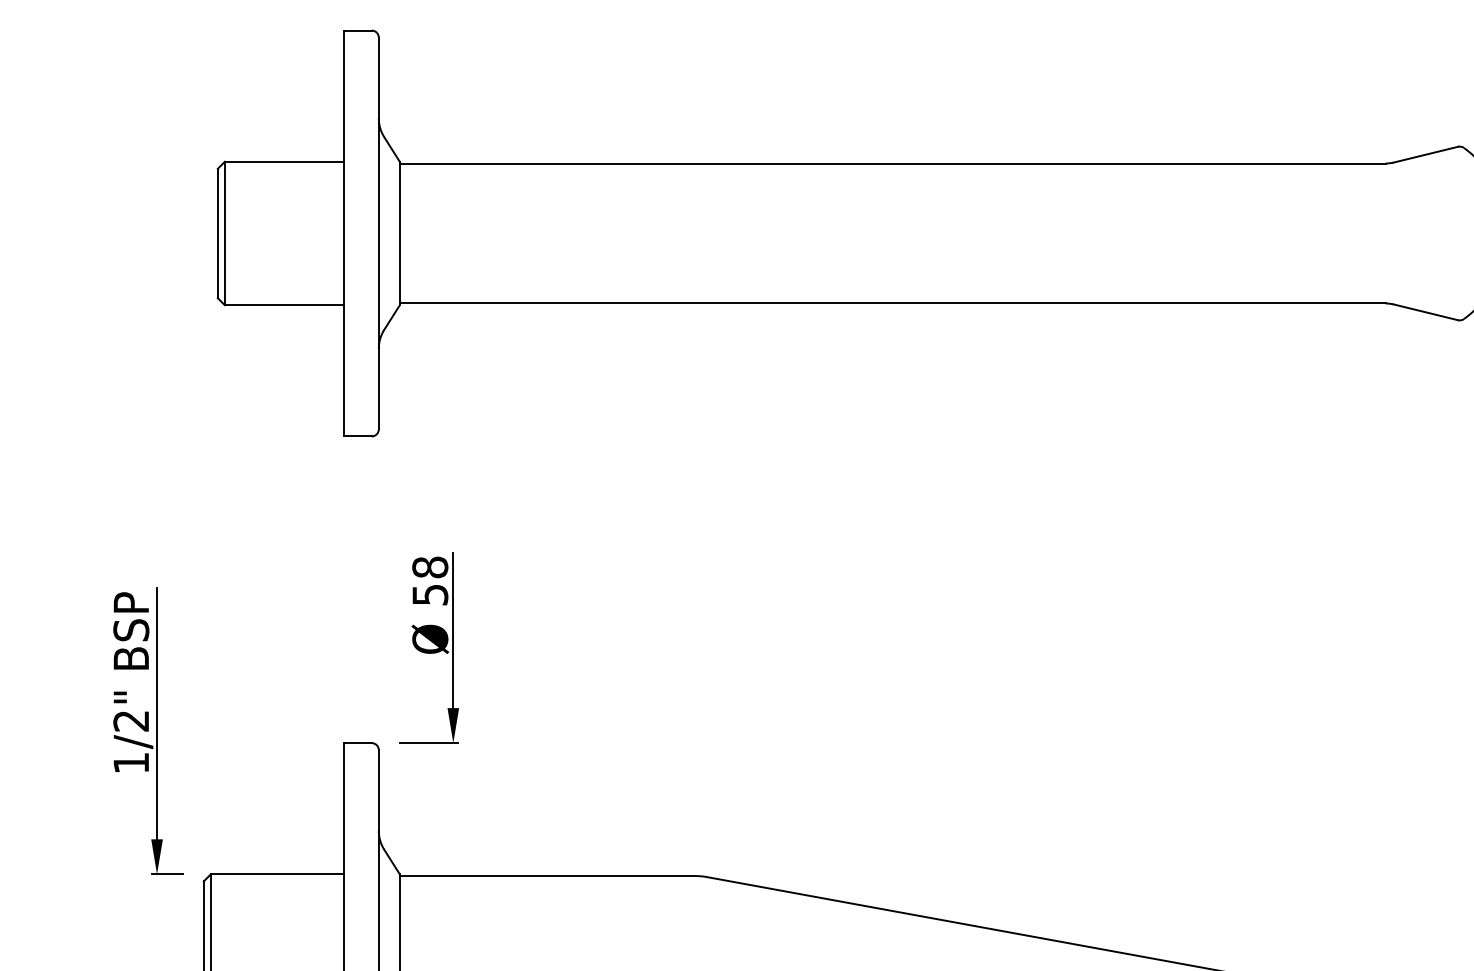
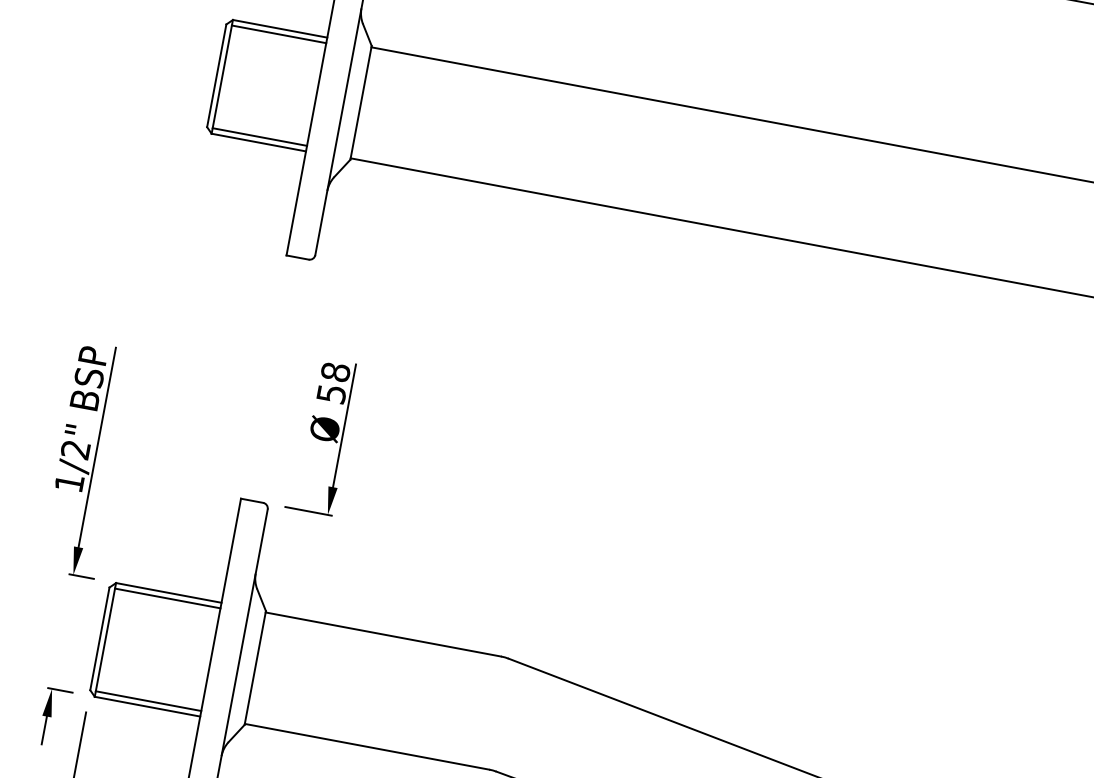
line: (283, 168) -> (278, 34), added
line: (283, 298) -> (259, 137), added
line: (276, 881) -> (167, 598), added

